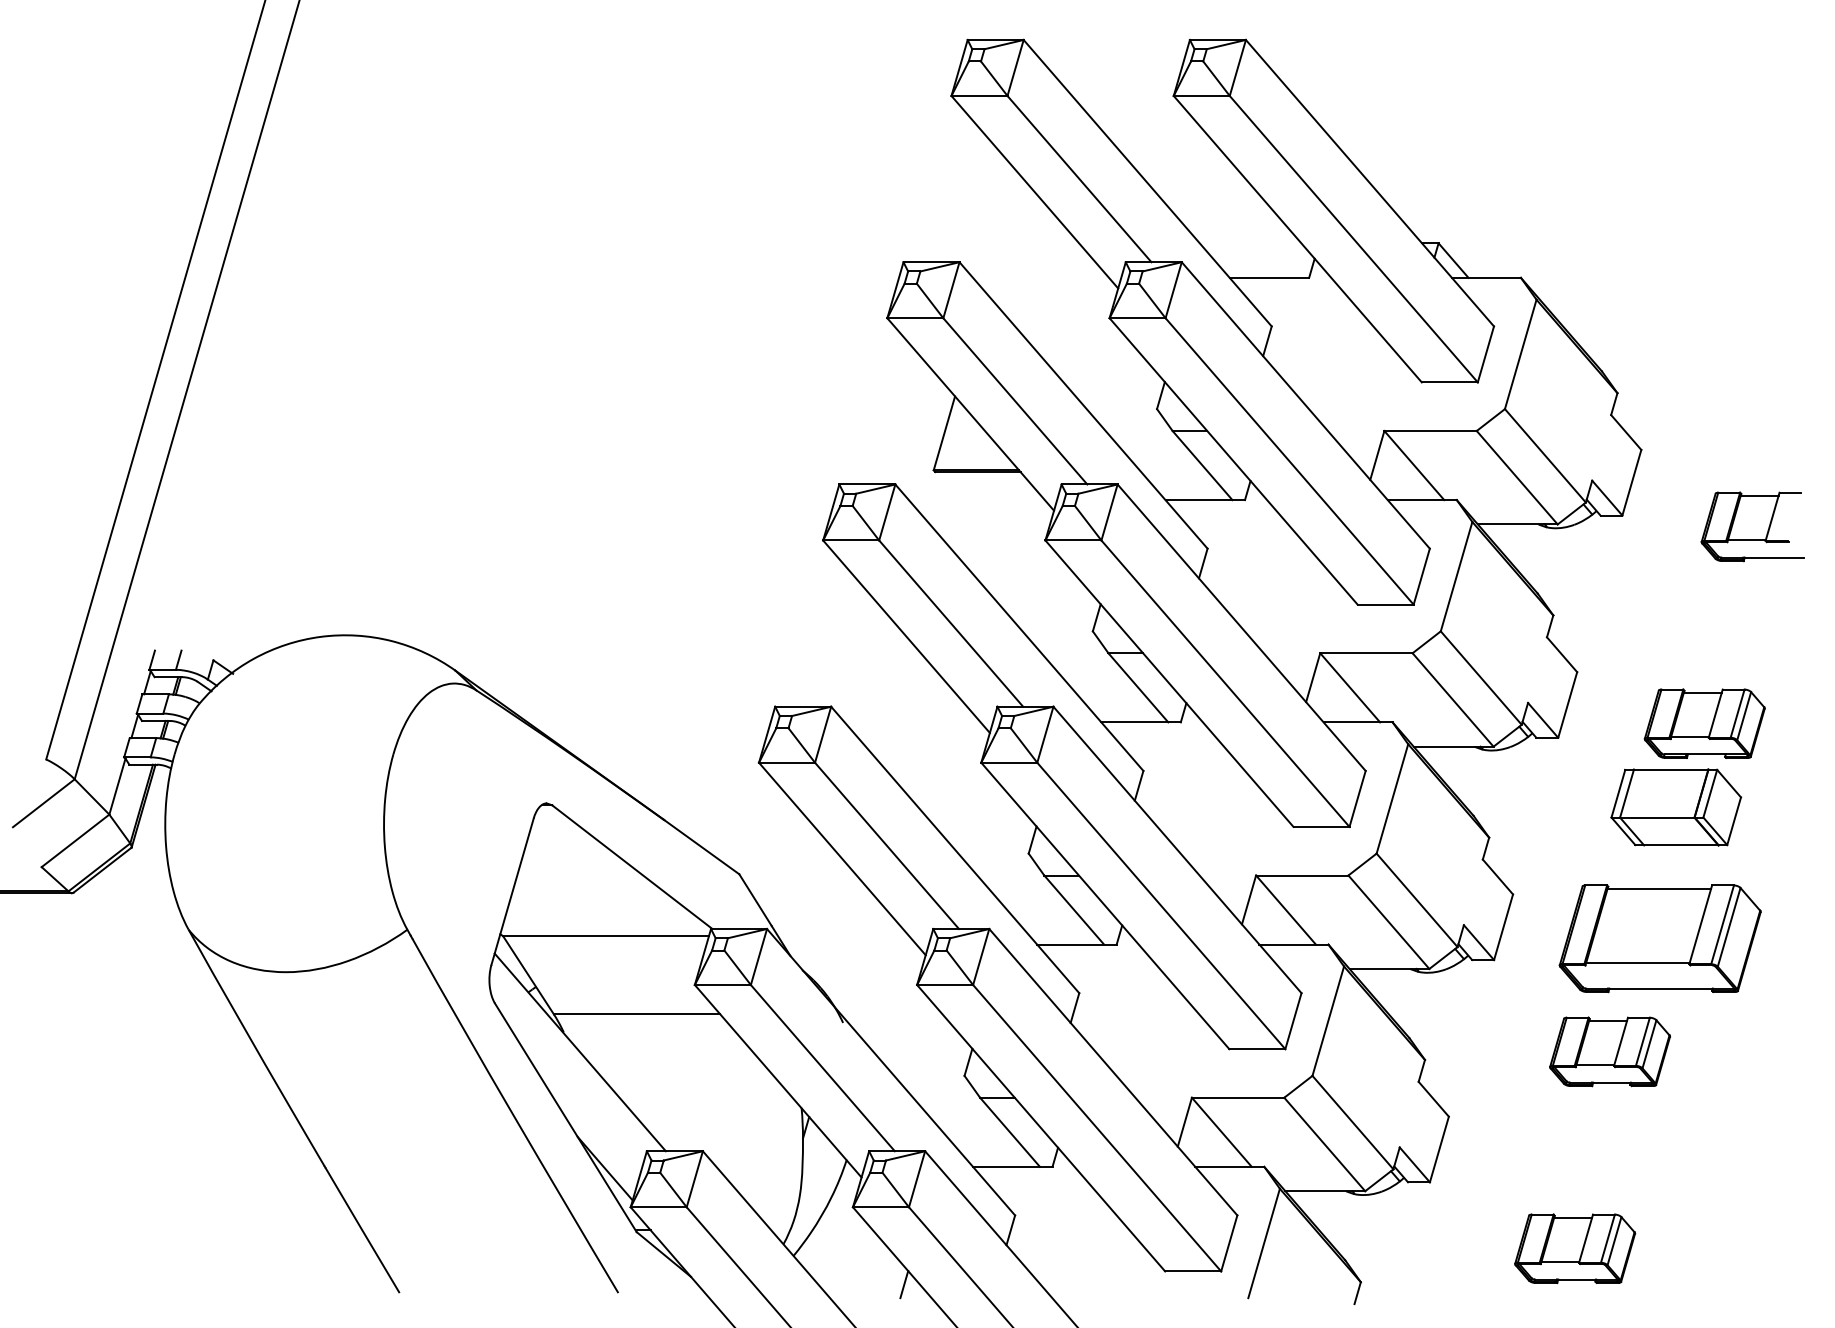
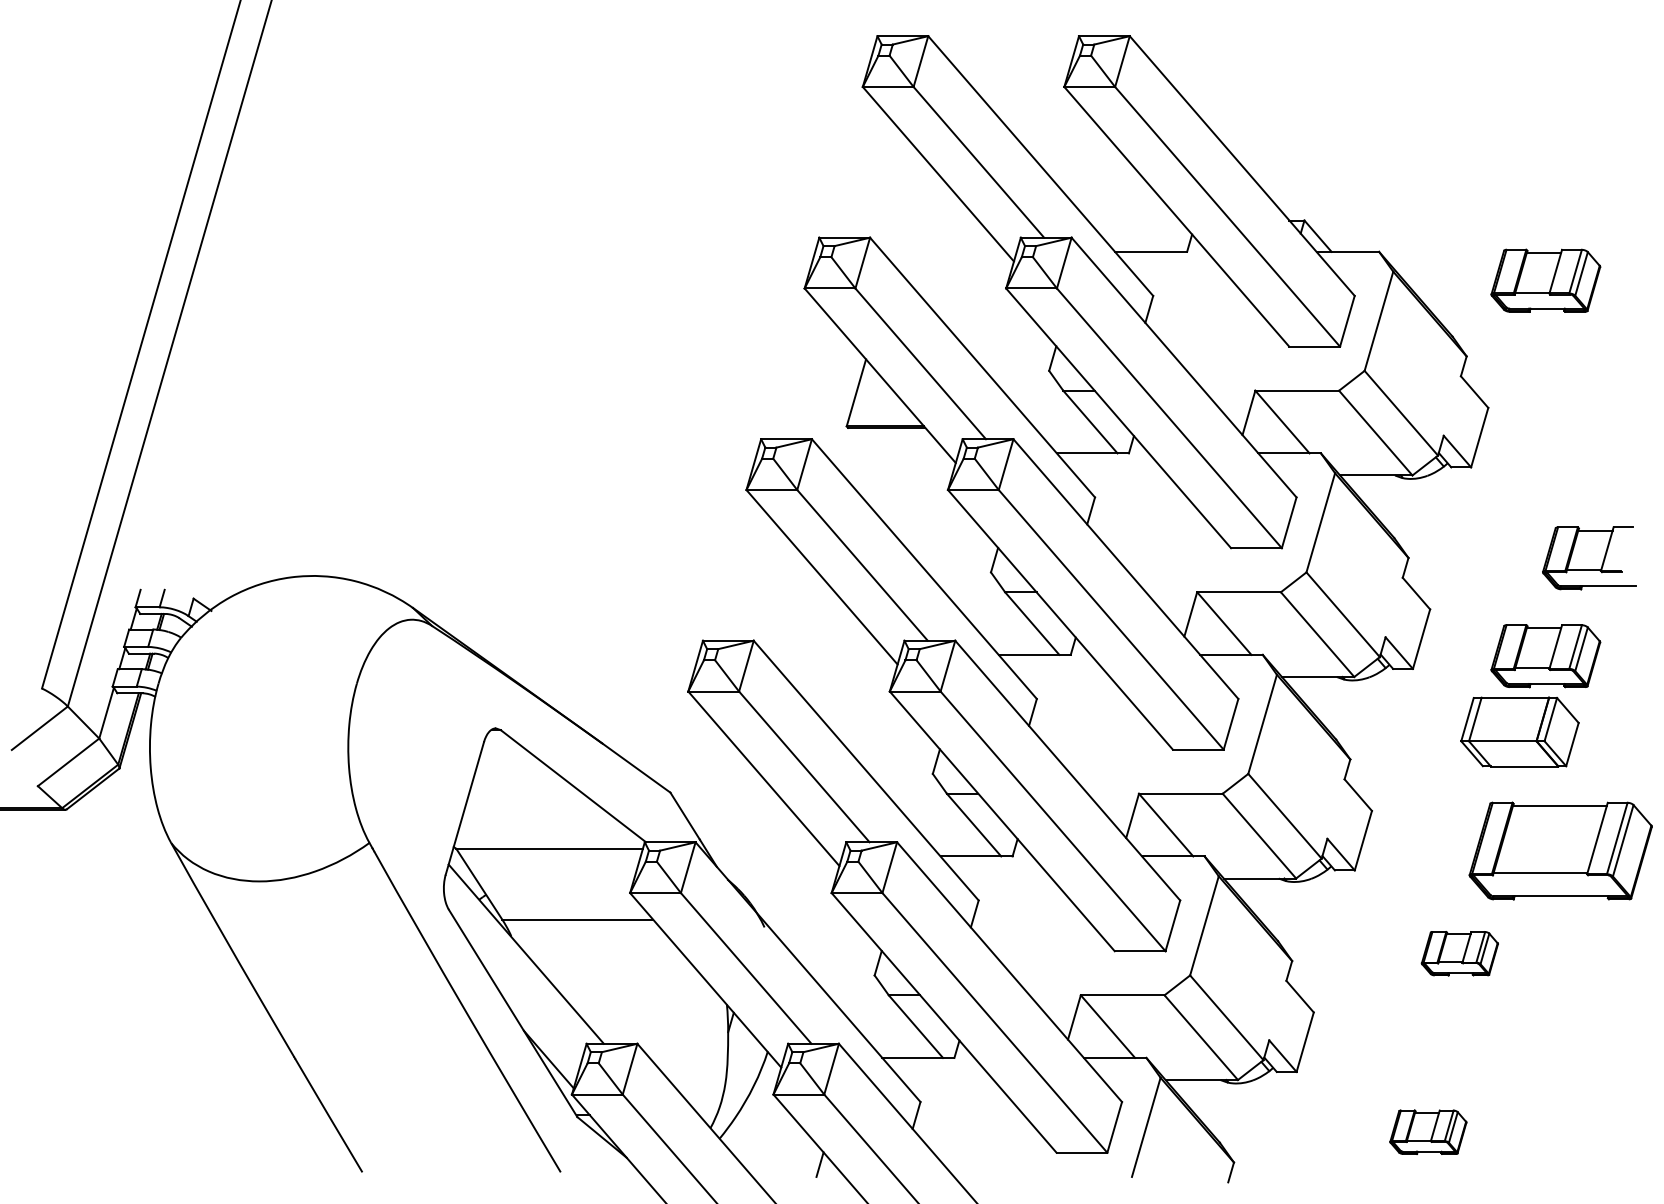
part: (1704, 309) -> (1545, 280), added
part: (1752, 526) -> (1589, 558), moved
part: (1659, 938) -> (1560, 850), moved
part: (1609, 1051) -> (1459, 953), size x0.7
part: (1575, 1248) -> (1428, 1131), size x0.7

